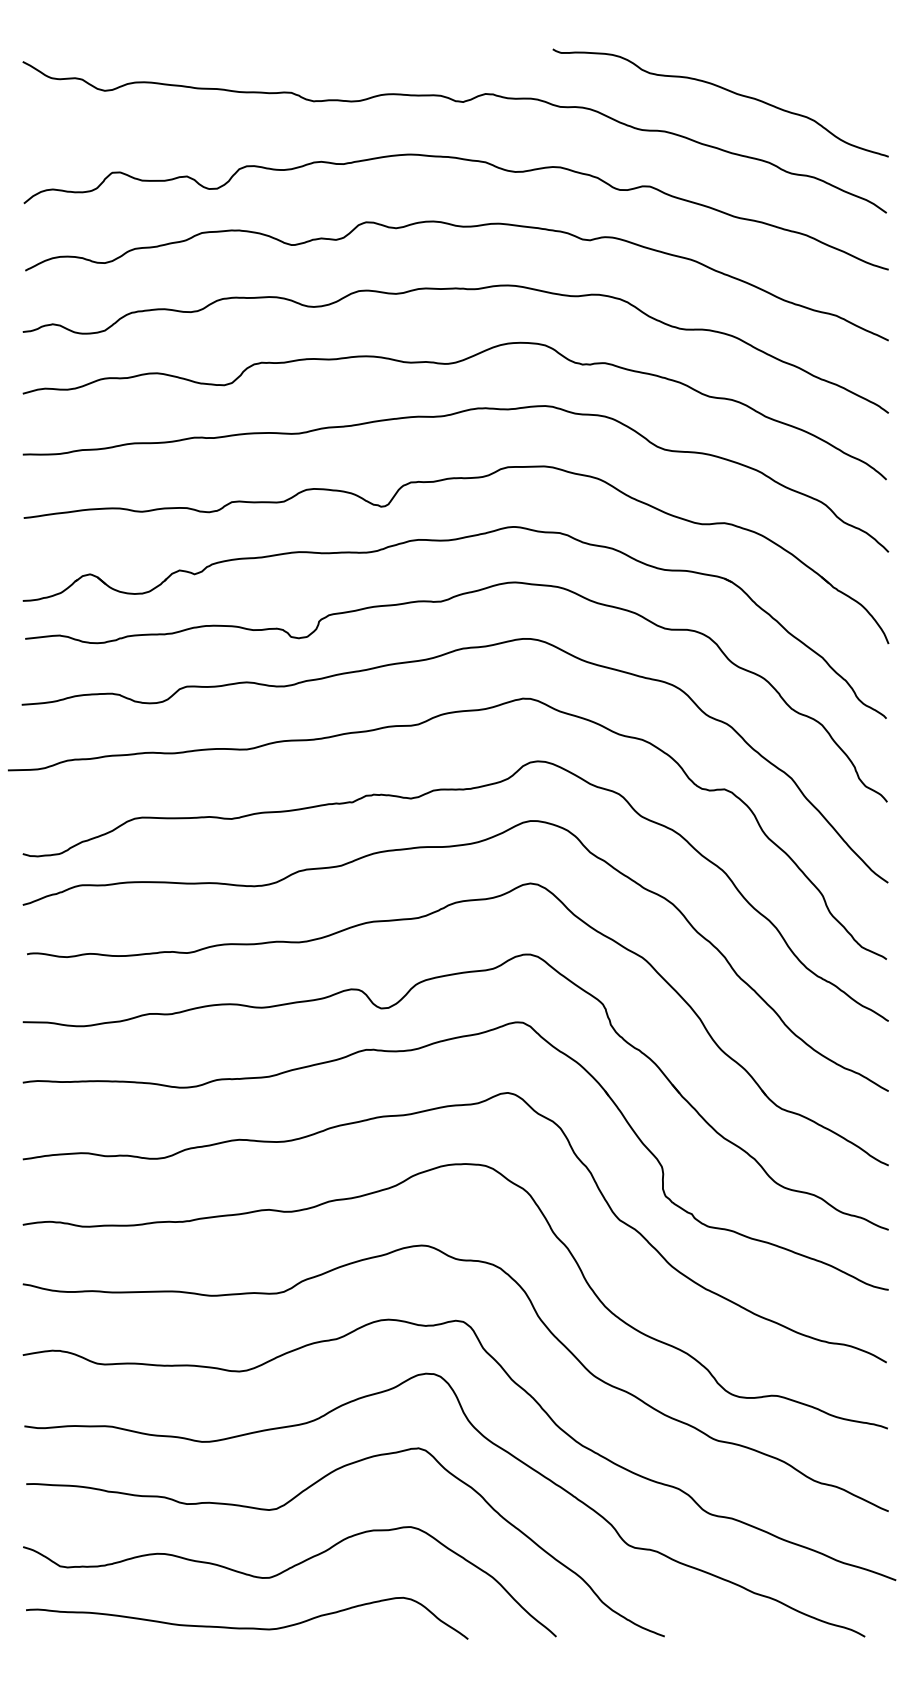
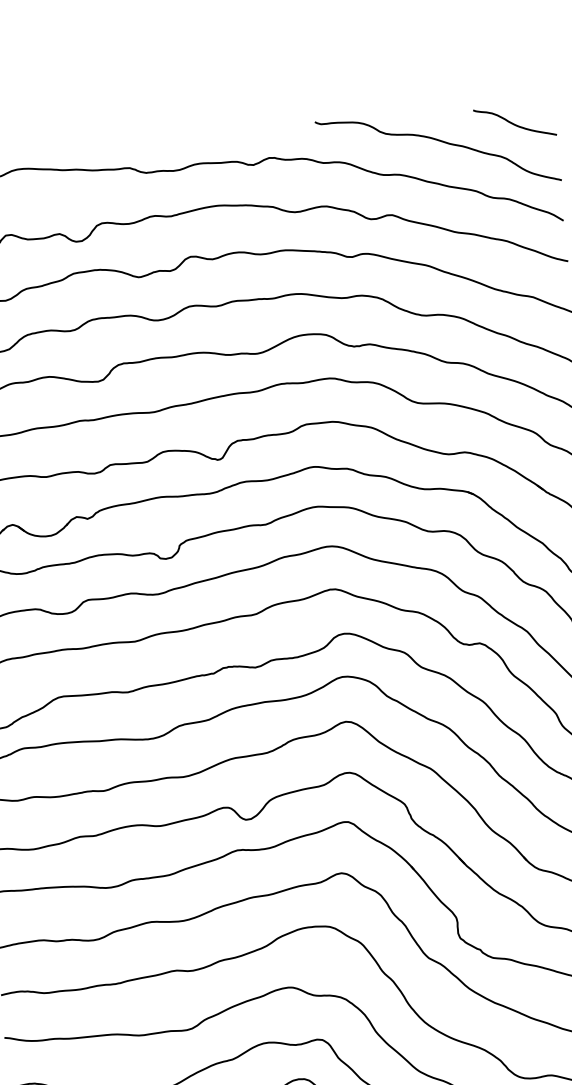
curve: (829, 73) -> (514, 123), added

